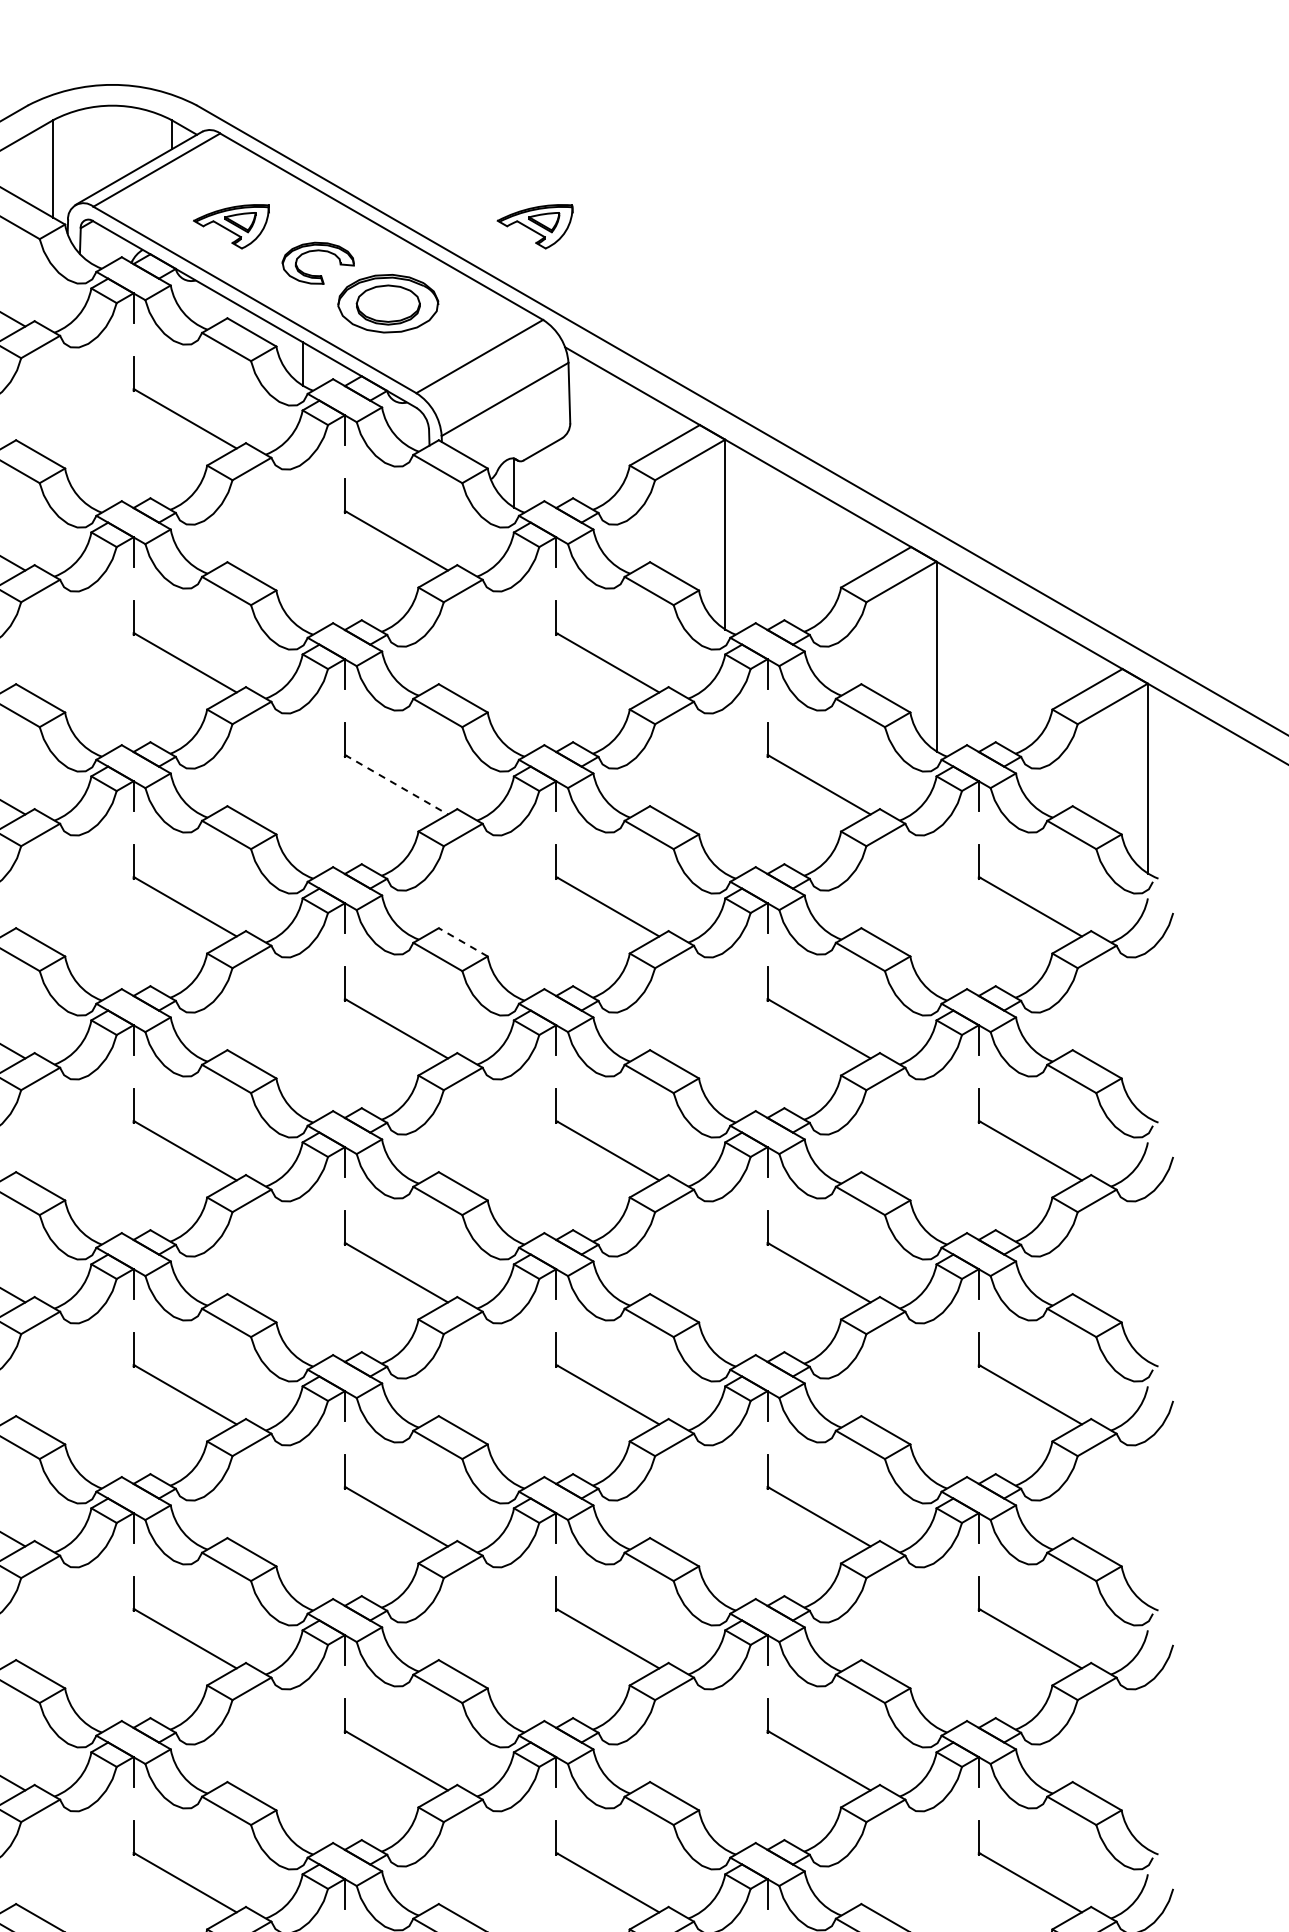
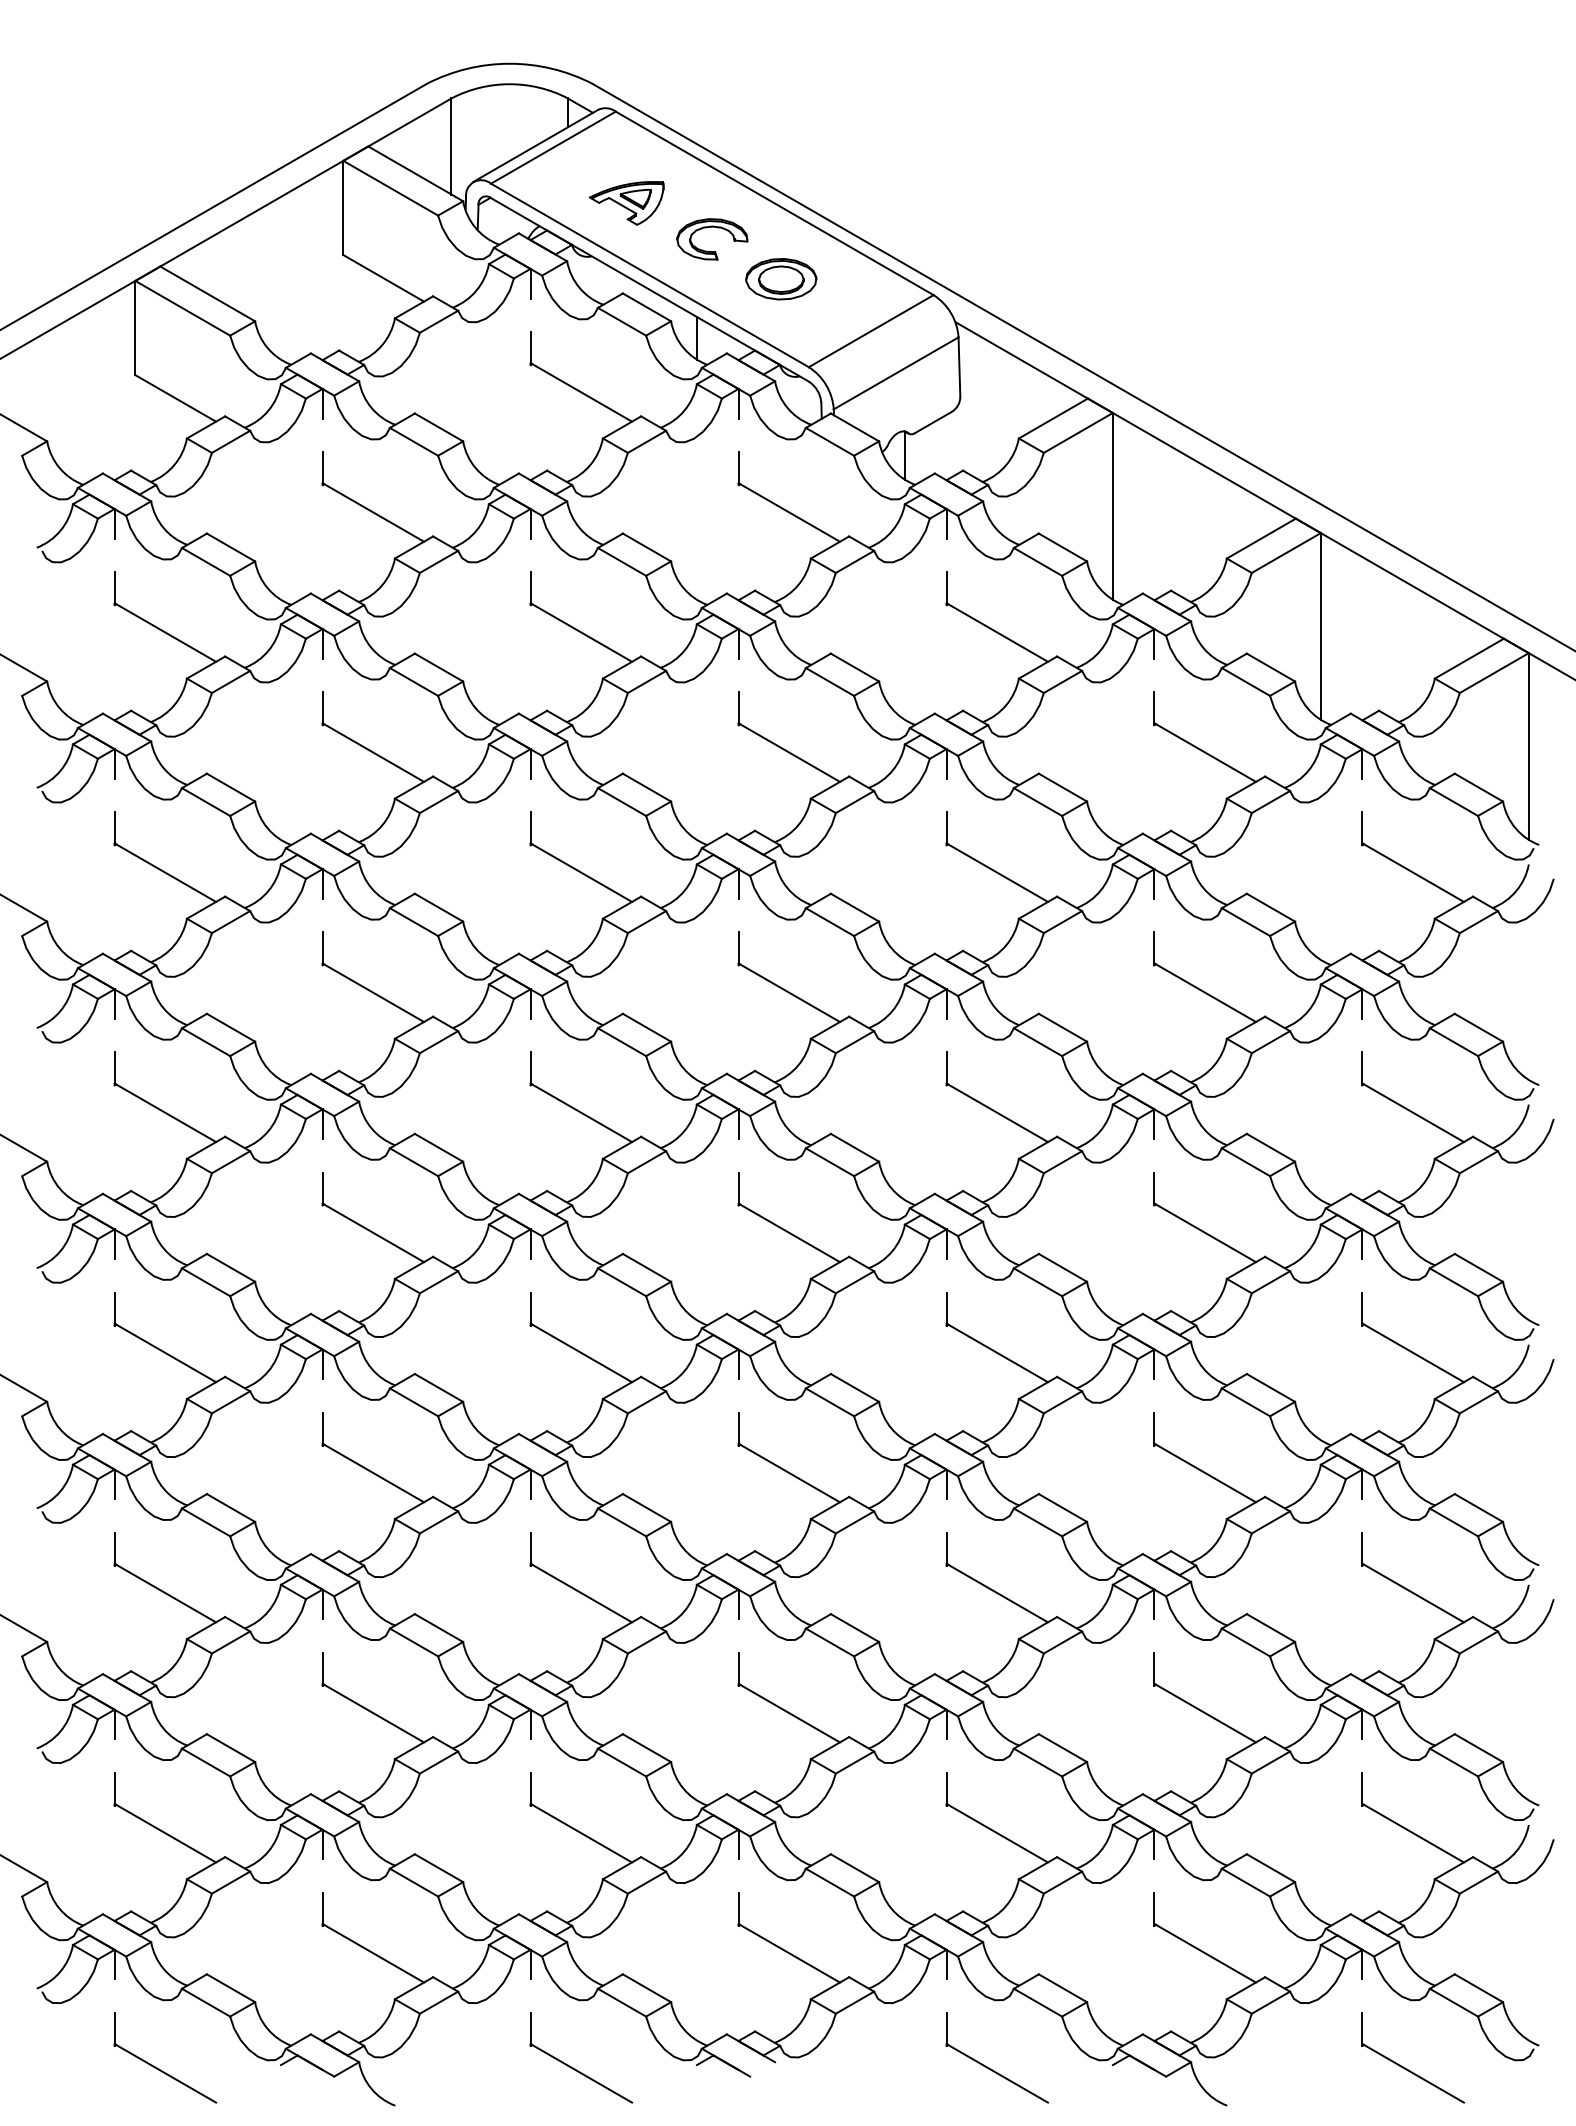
part: (534, 226) -> (925, 203), removed
part: (388, 304) -> (781, 279), size x0.71
line: (396, 784) -> (789, 752), dashed -> solid
line: (463, 942) -> (855, 907), dashed -> solid

